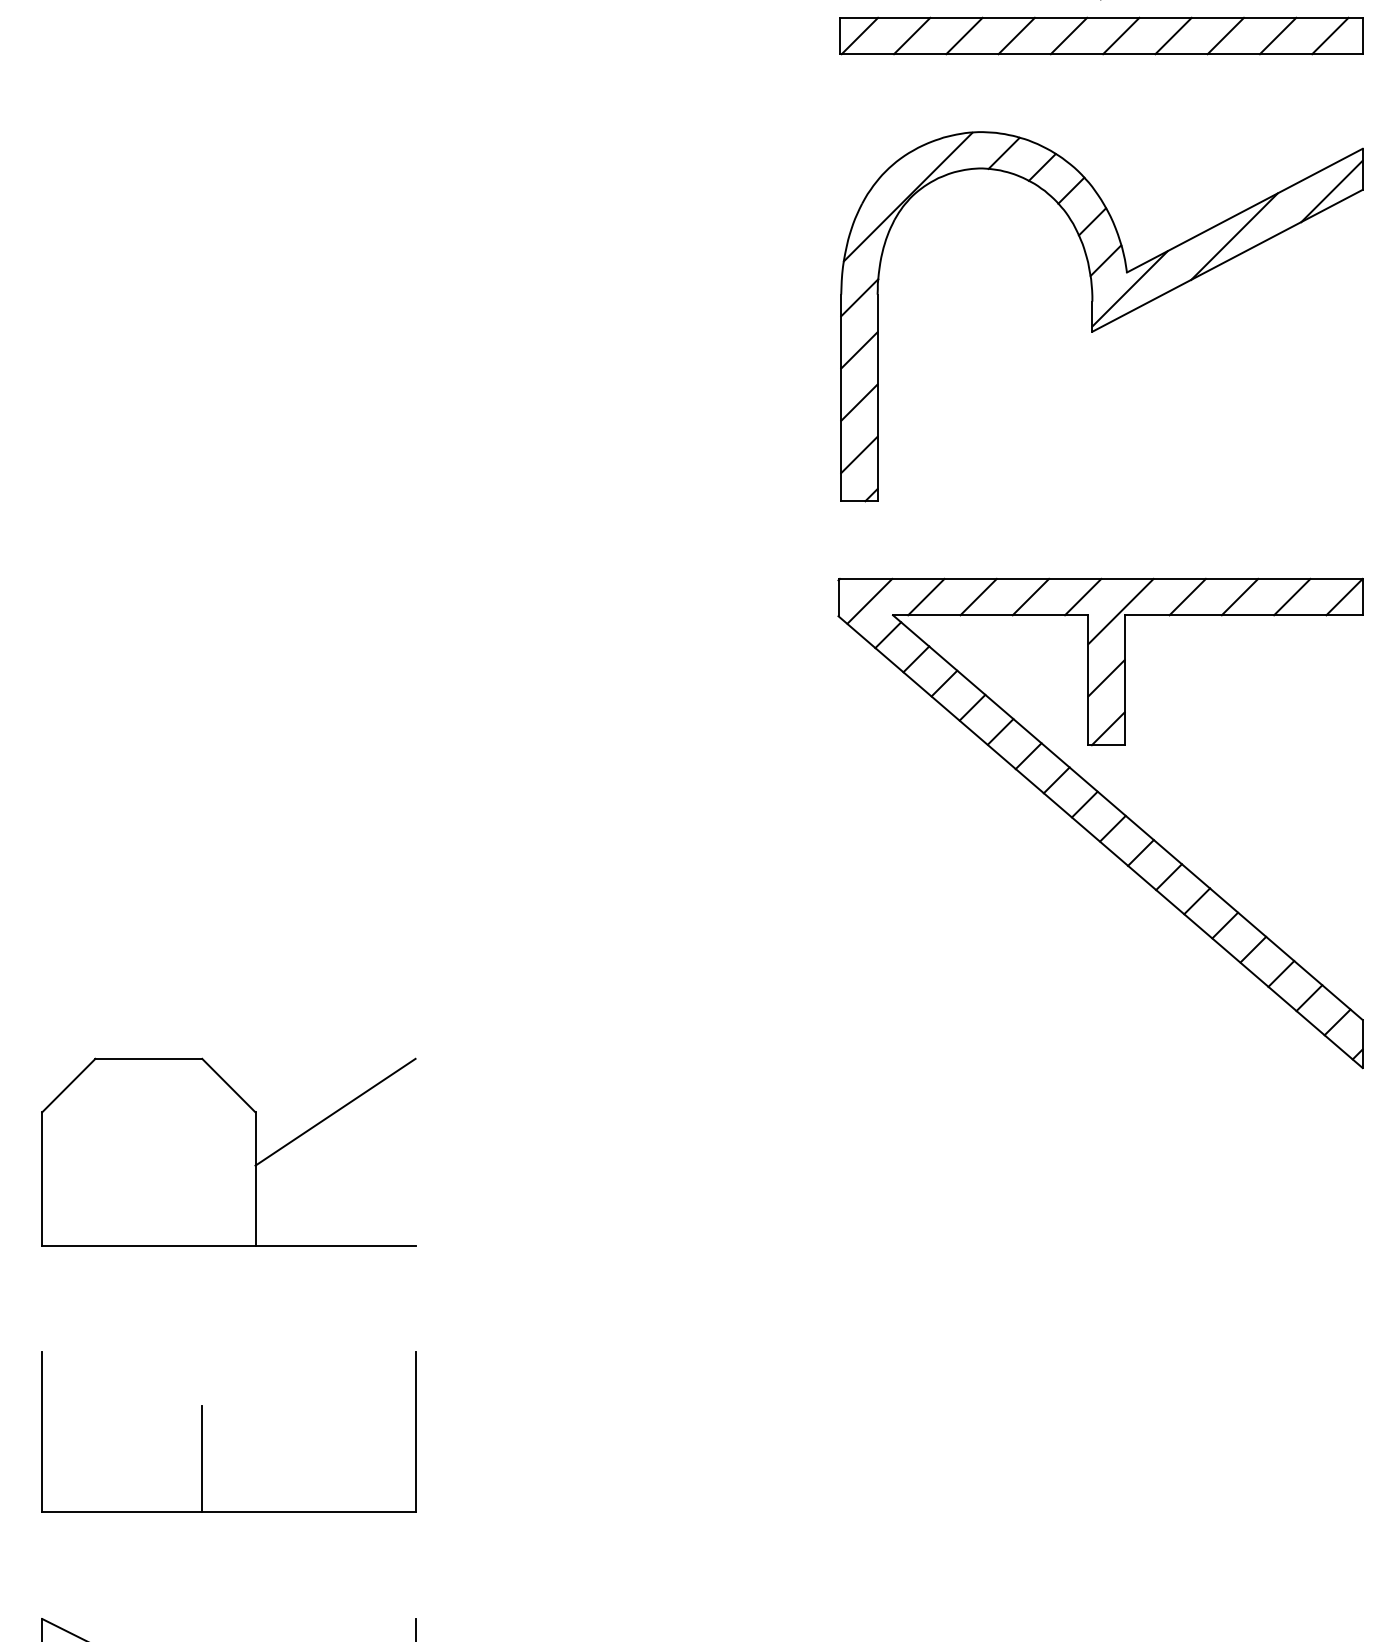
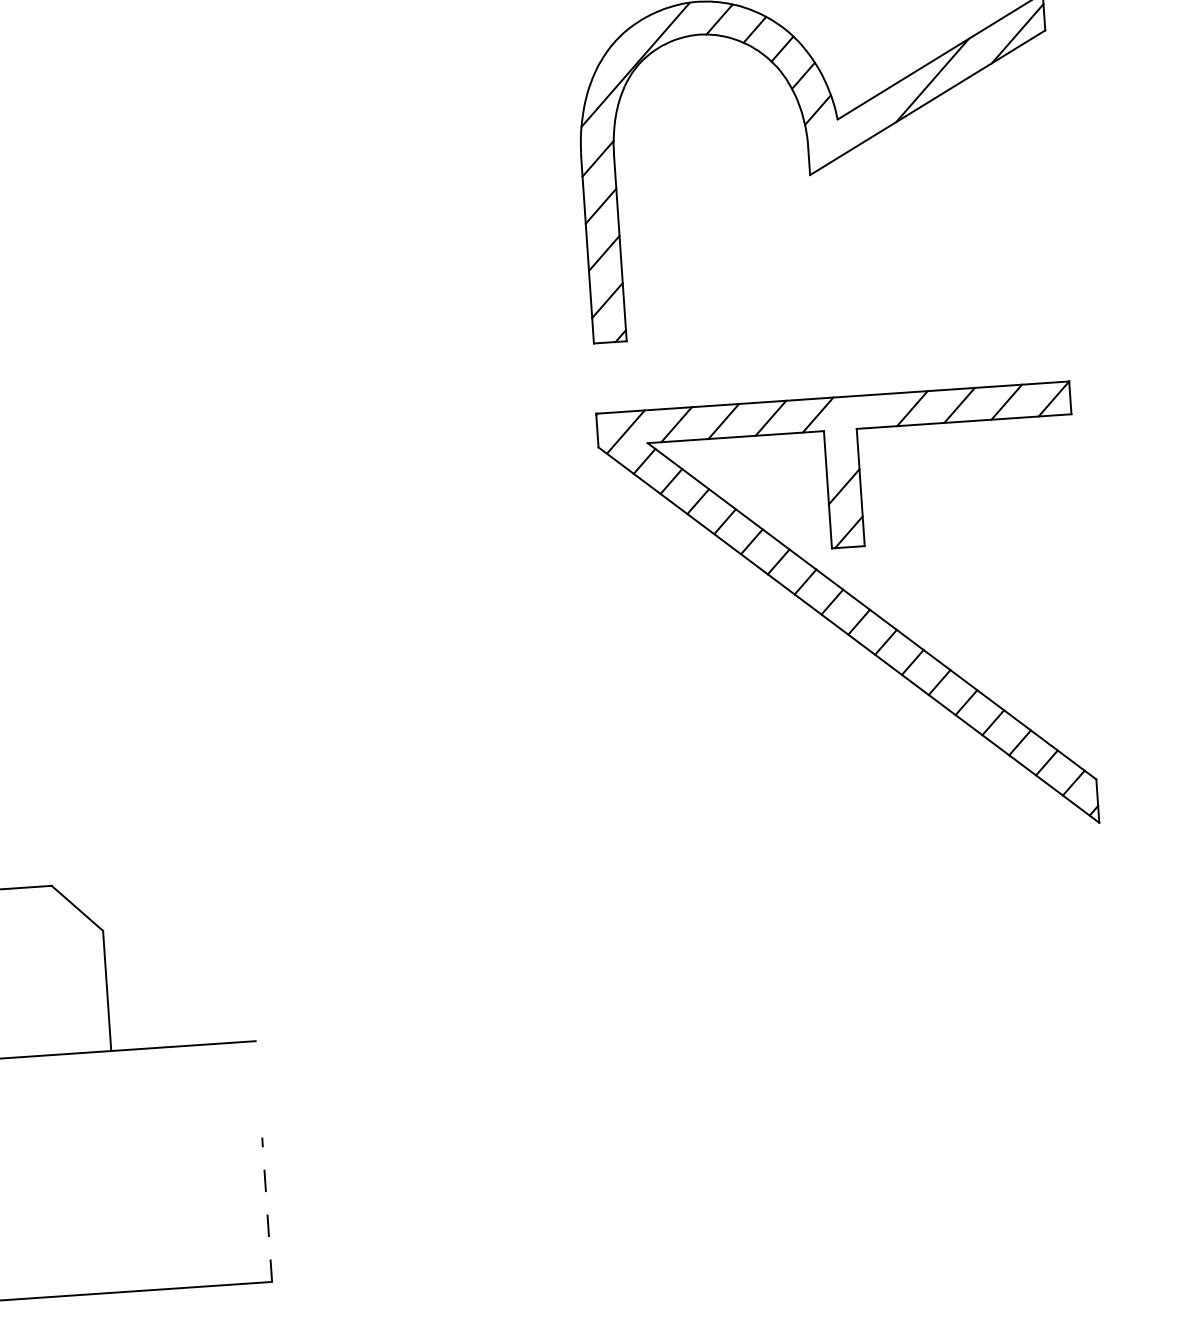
line: (1129, 288) -> (840, 133), removed
line: (1120, 611) -> (852, 425), removed
line: (335, 1111) -> (175, 925), removed
line: (415, 1431) -> (267, 1208), solid -> dashed
line: (202, 1458) -> (76, 1246), removed

